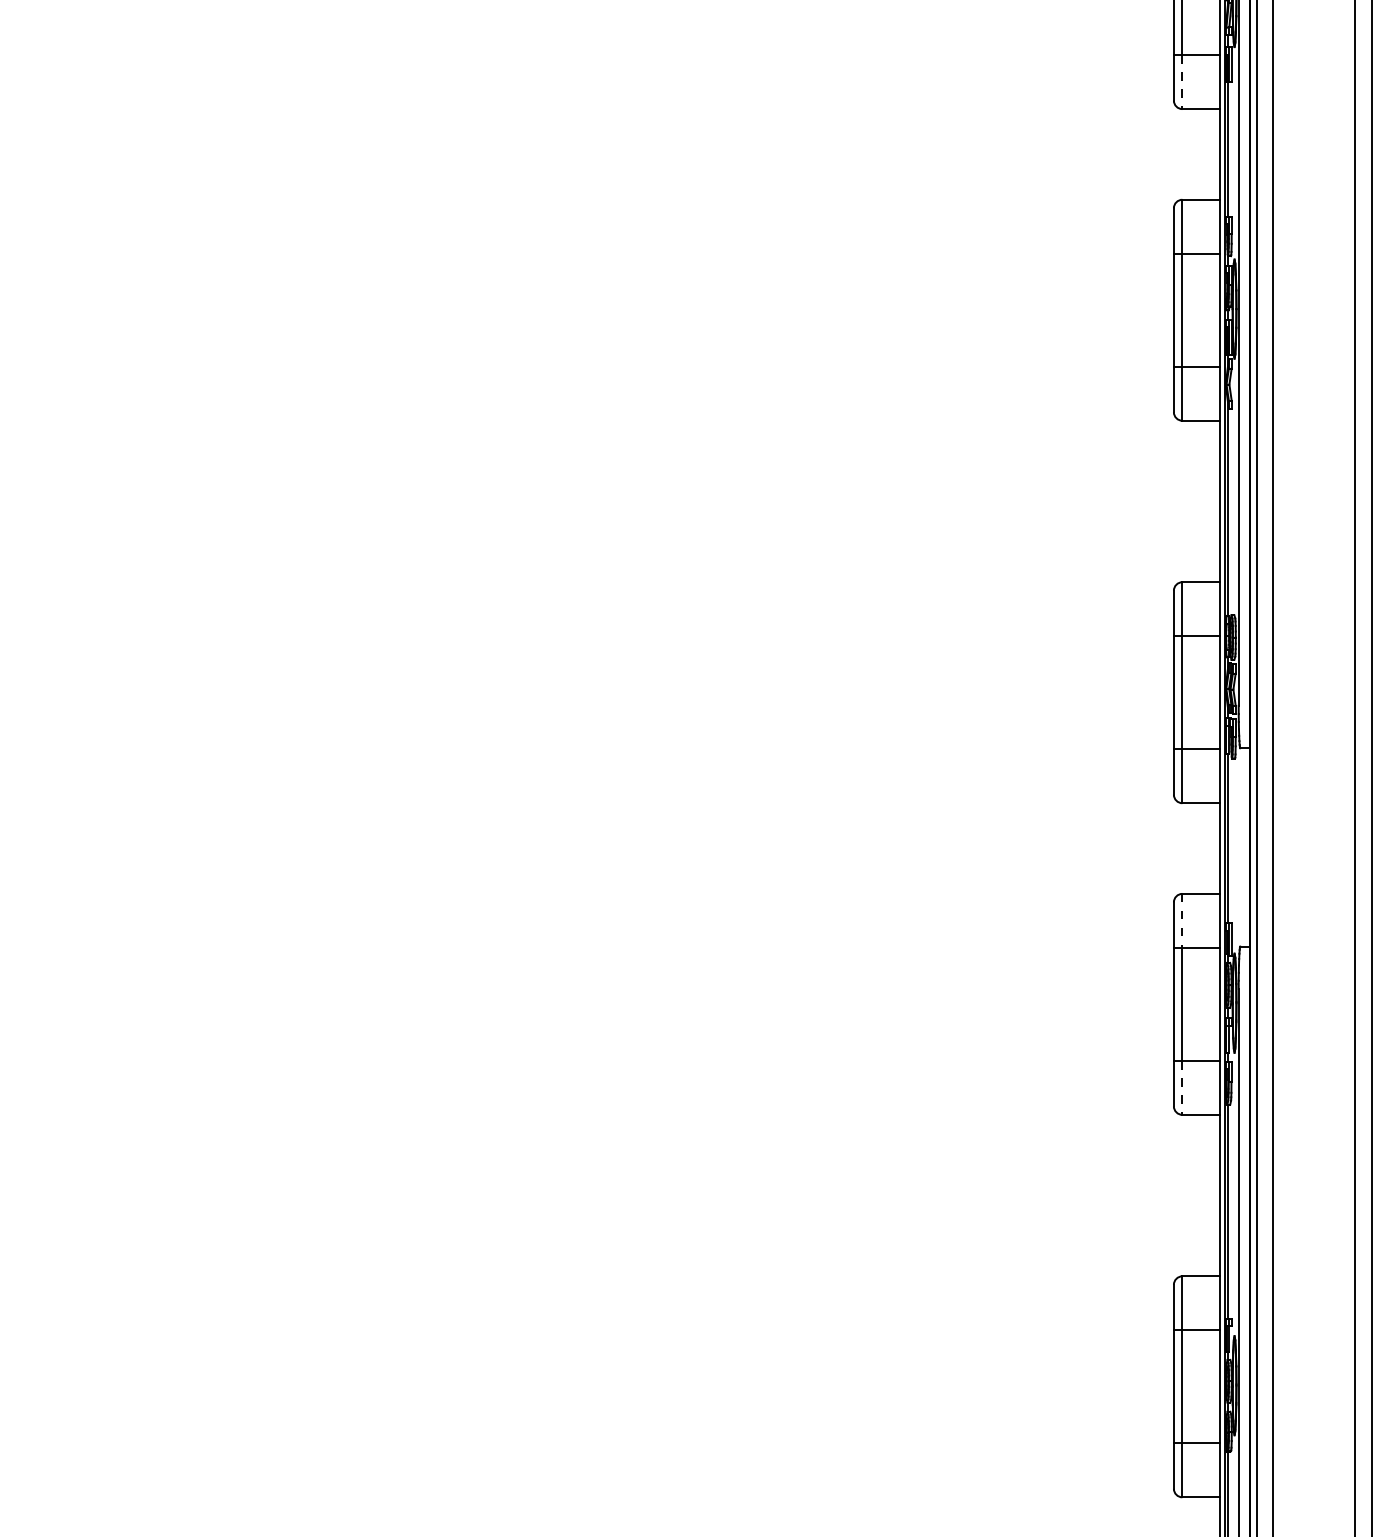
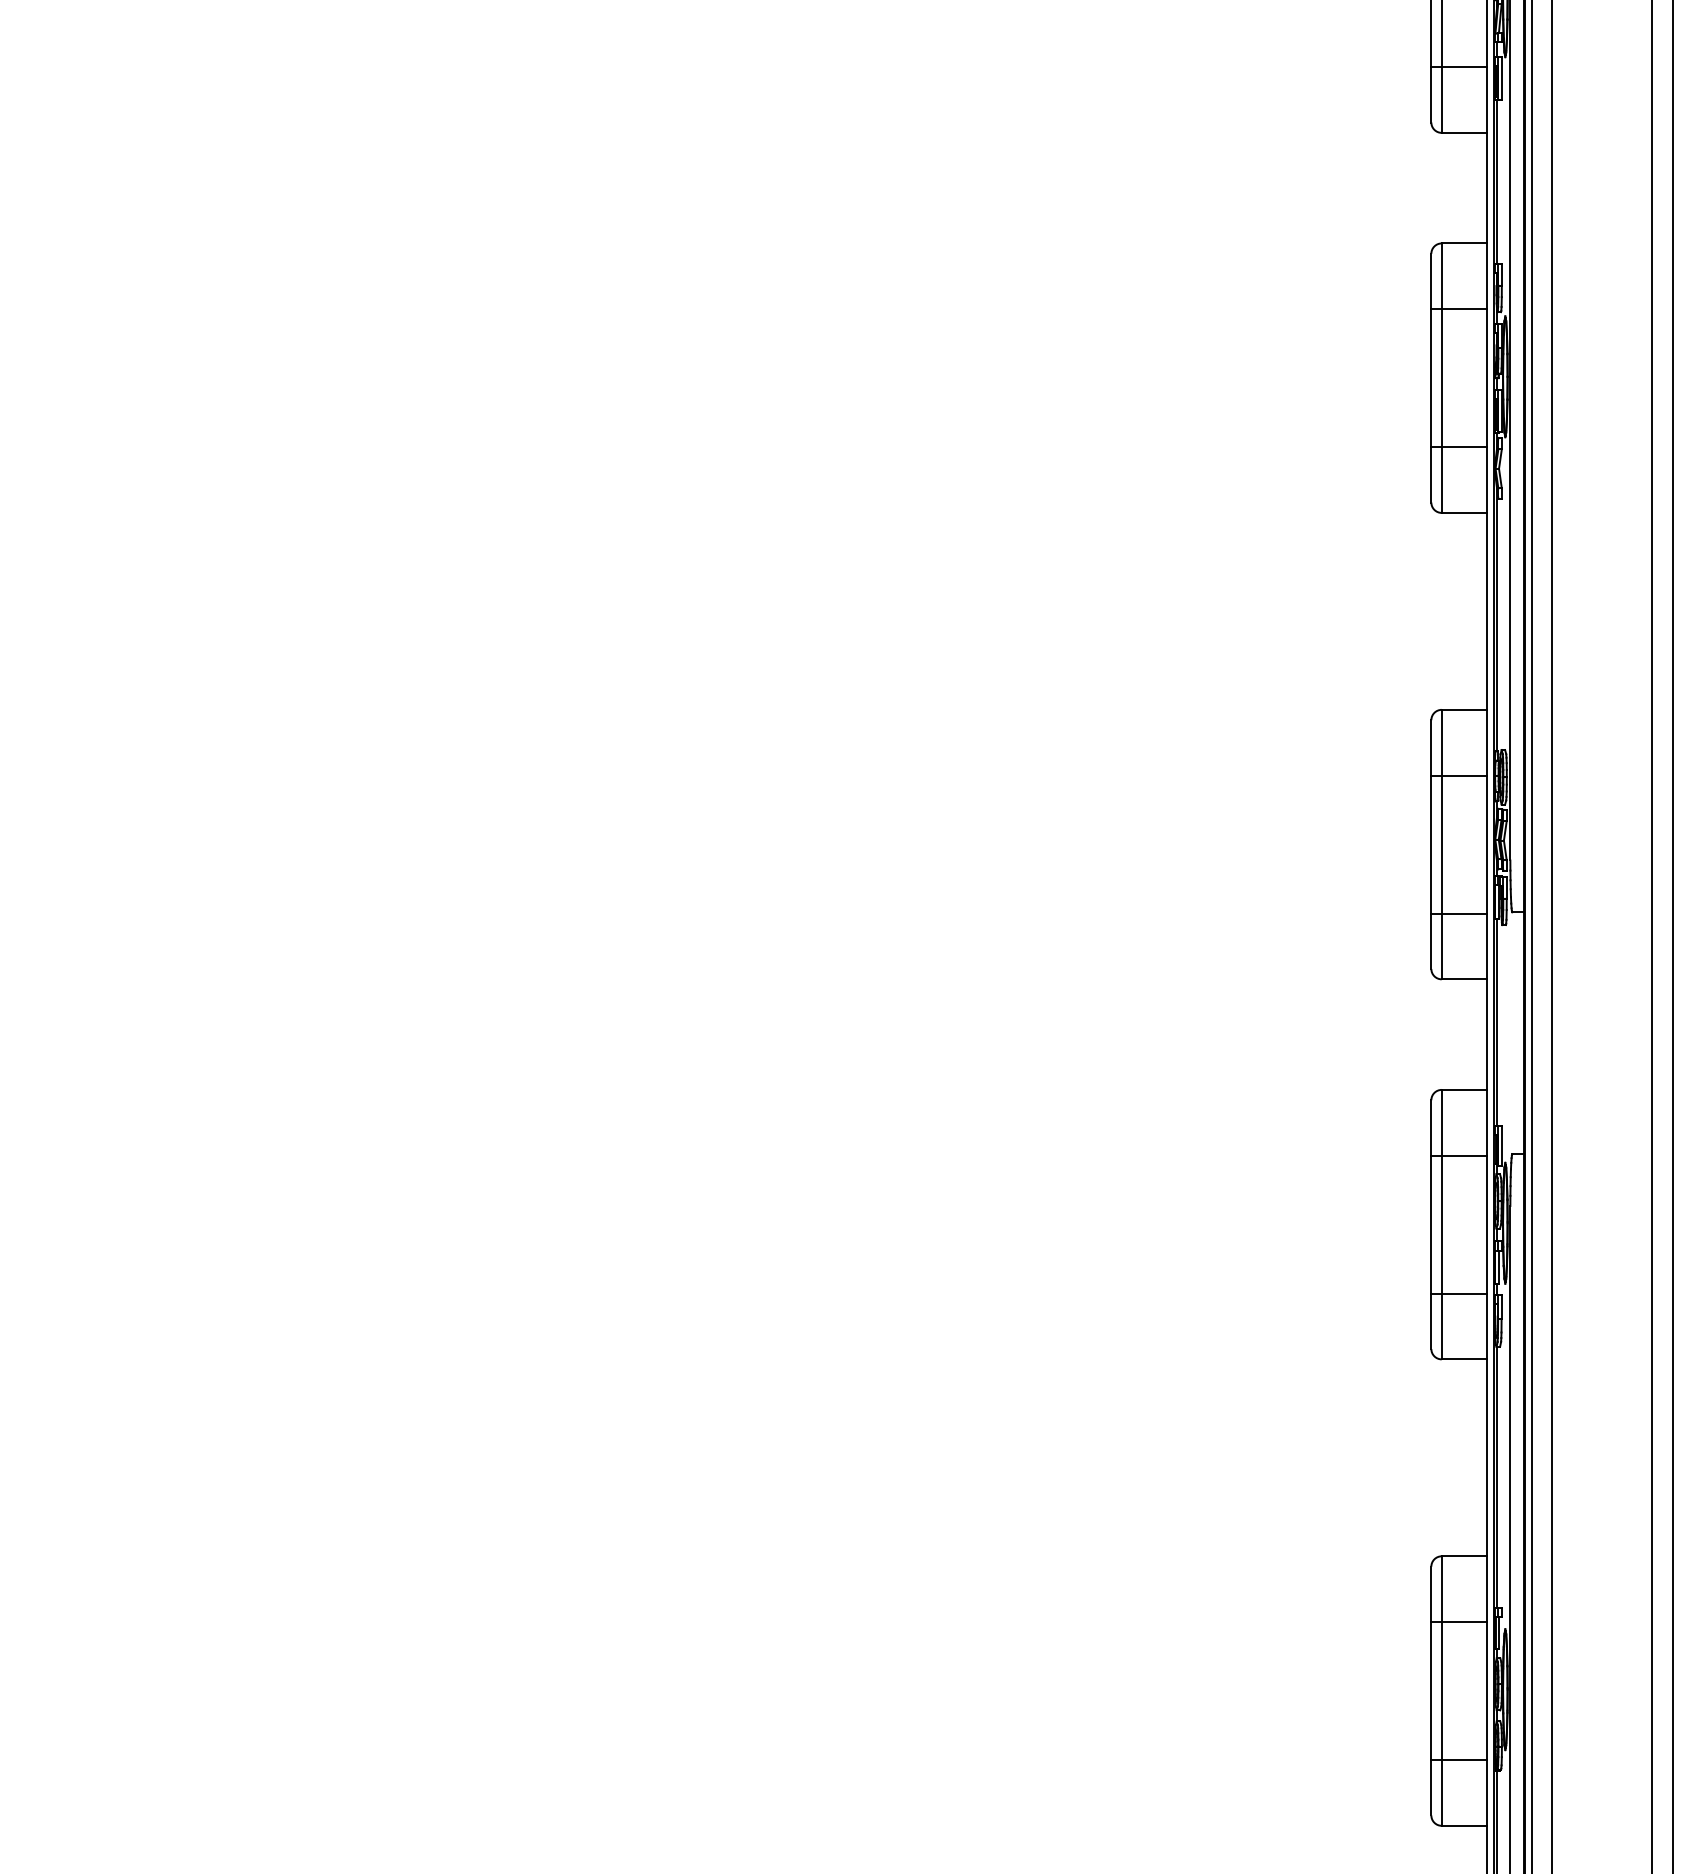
line: (1182, 82) -> (1441, 100), dashed -> solid
line: (1182, 920) -> (1441, 1122), dashed -> solid
line: (1182, 1087) -> (1441, 1326), dashed -> solid

